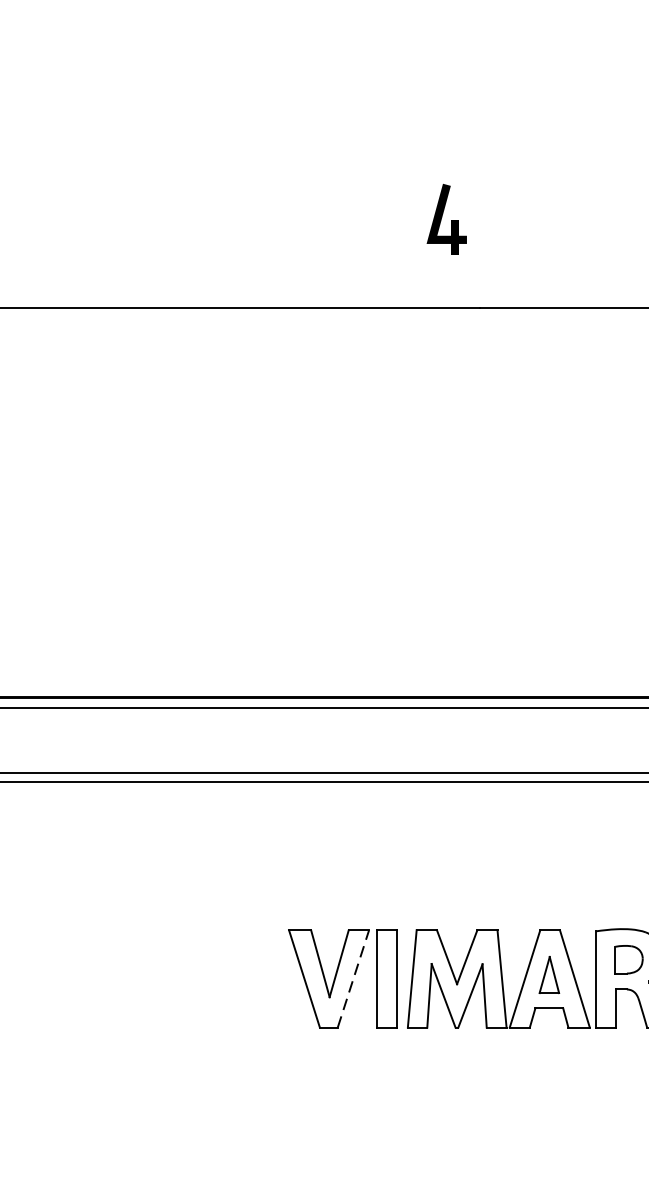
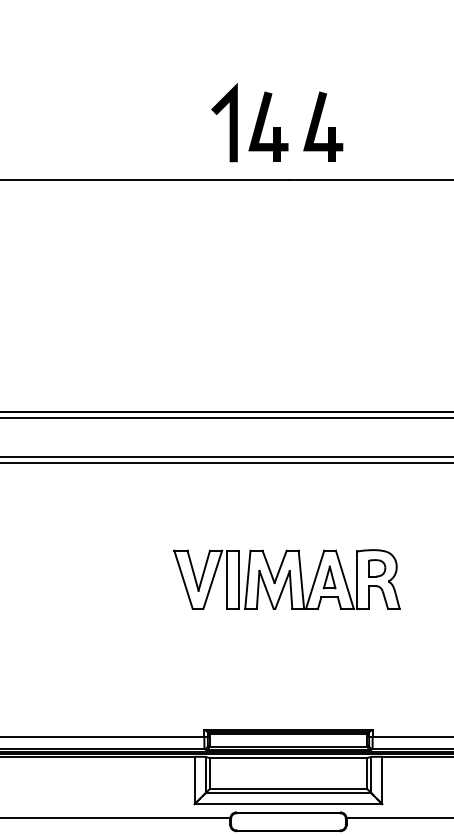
line: (381, 212) -> (229, 122), added
part: (446, 219) -> (268, 126), size x1.67
part: (539, 219) -> (323, 126), added
line: (352, 978) -> (212, 579), dashed -> solid

